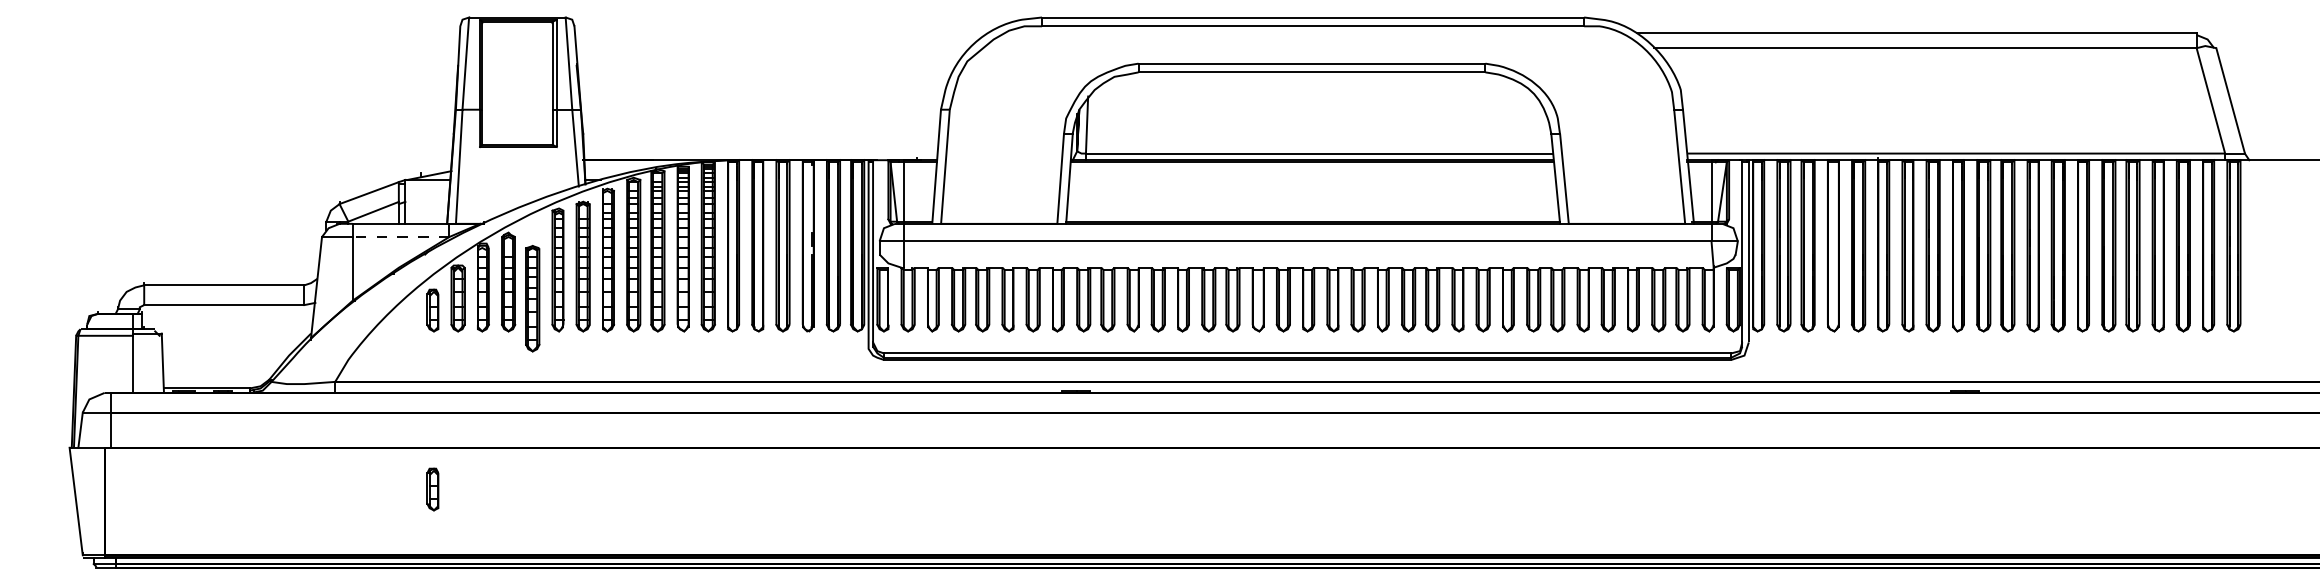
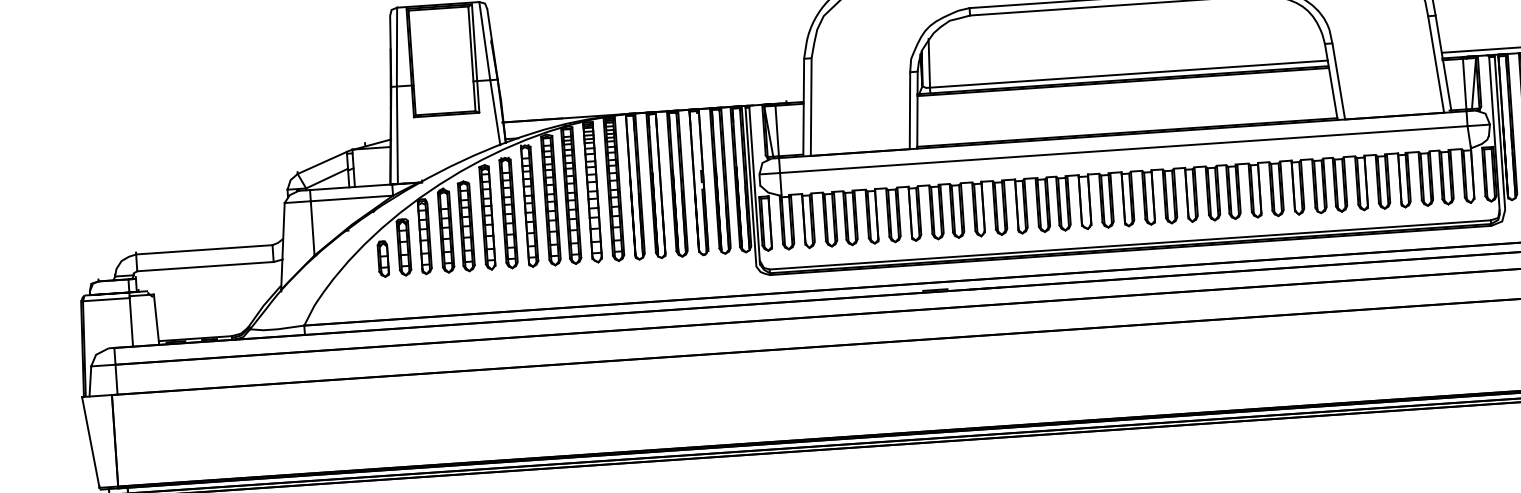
line: (400, 237) -> (351, 198), dashed -> solid
part: (532, 298) -> (466, 226), moved
part: (432, 489) -> (393, 411), removed

